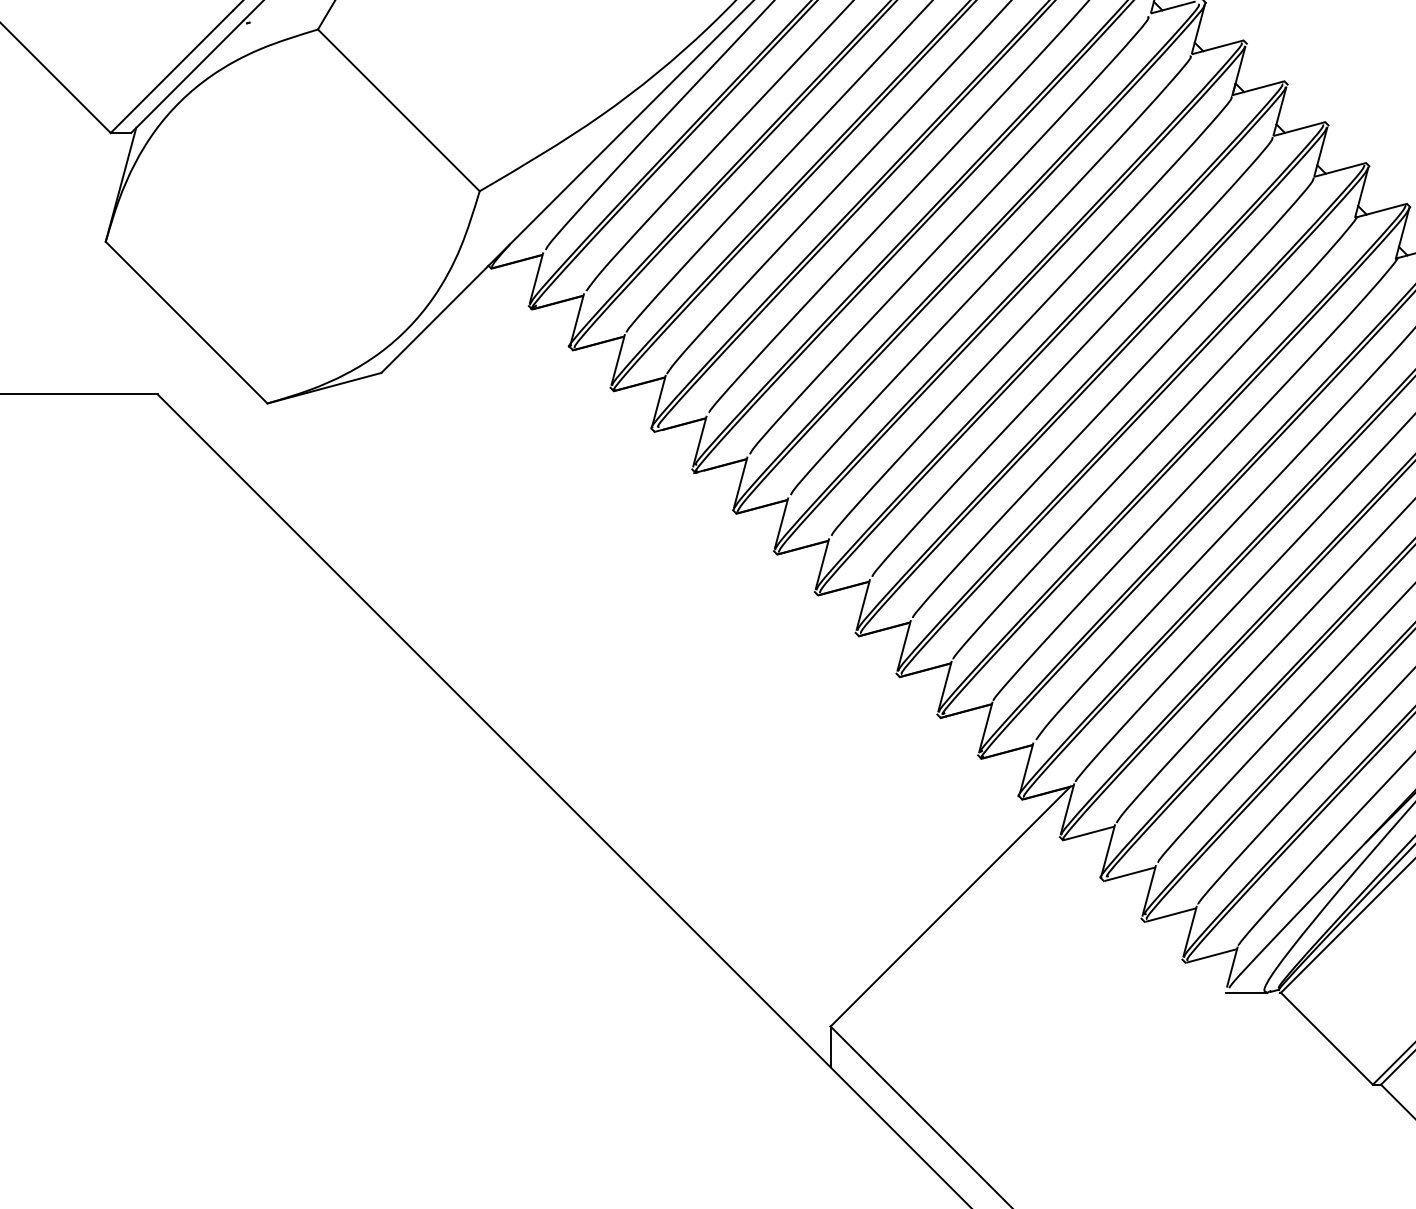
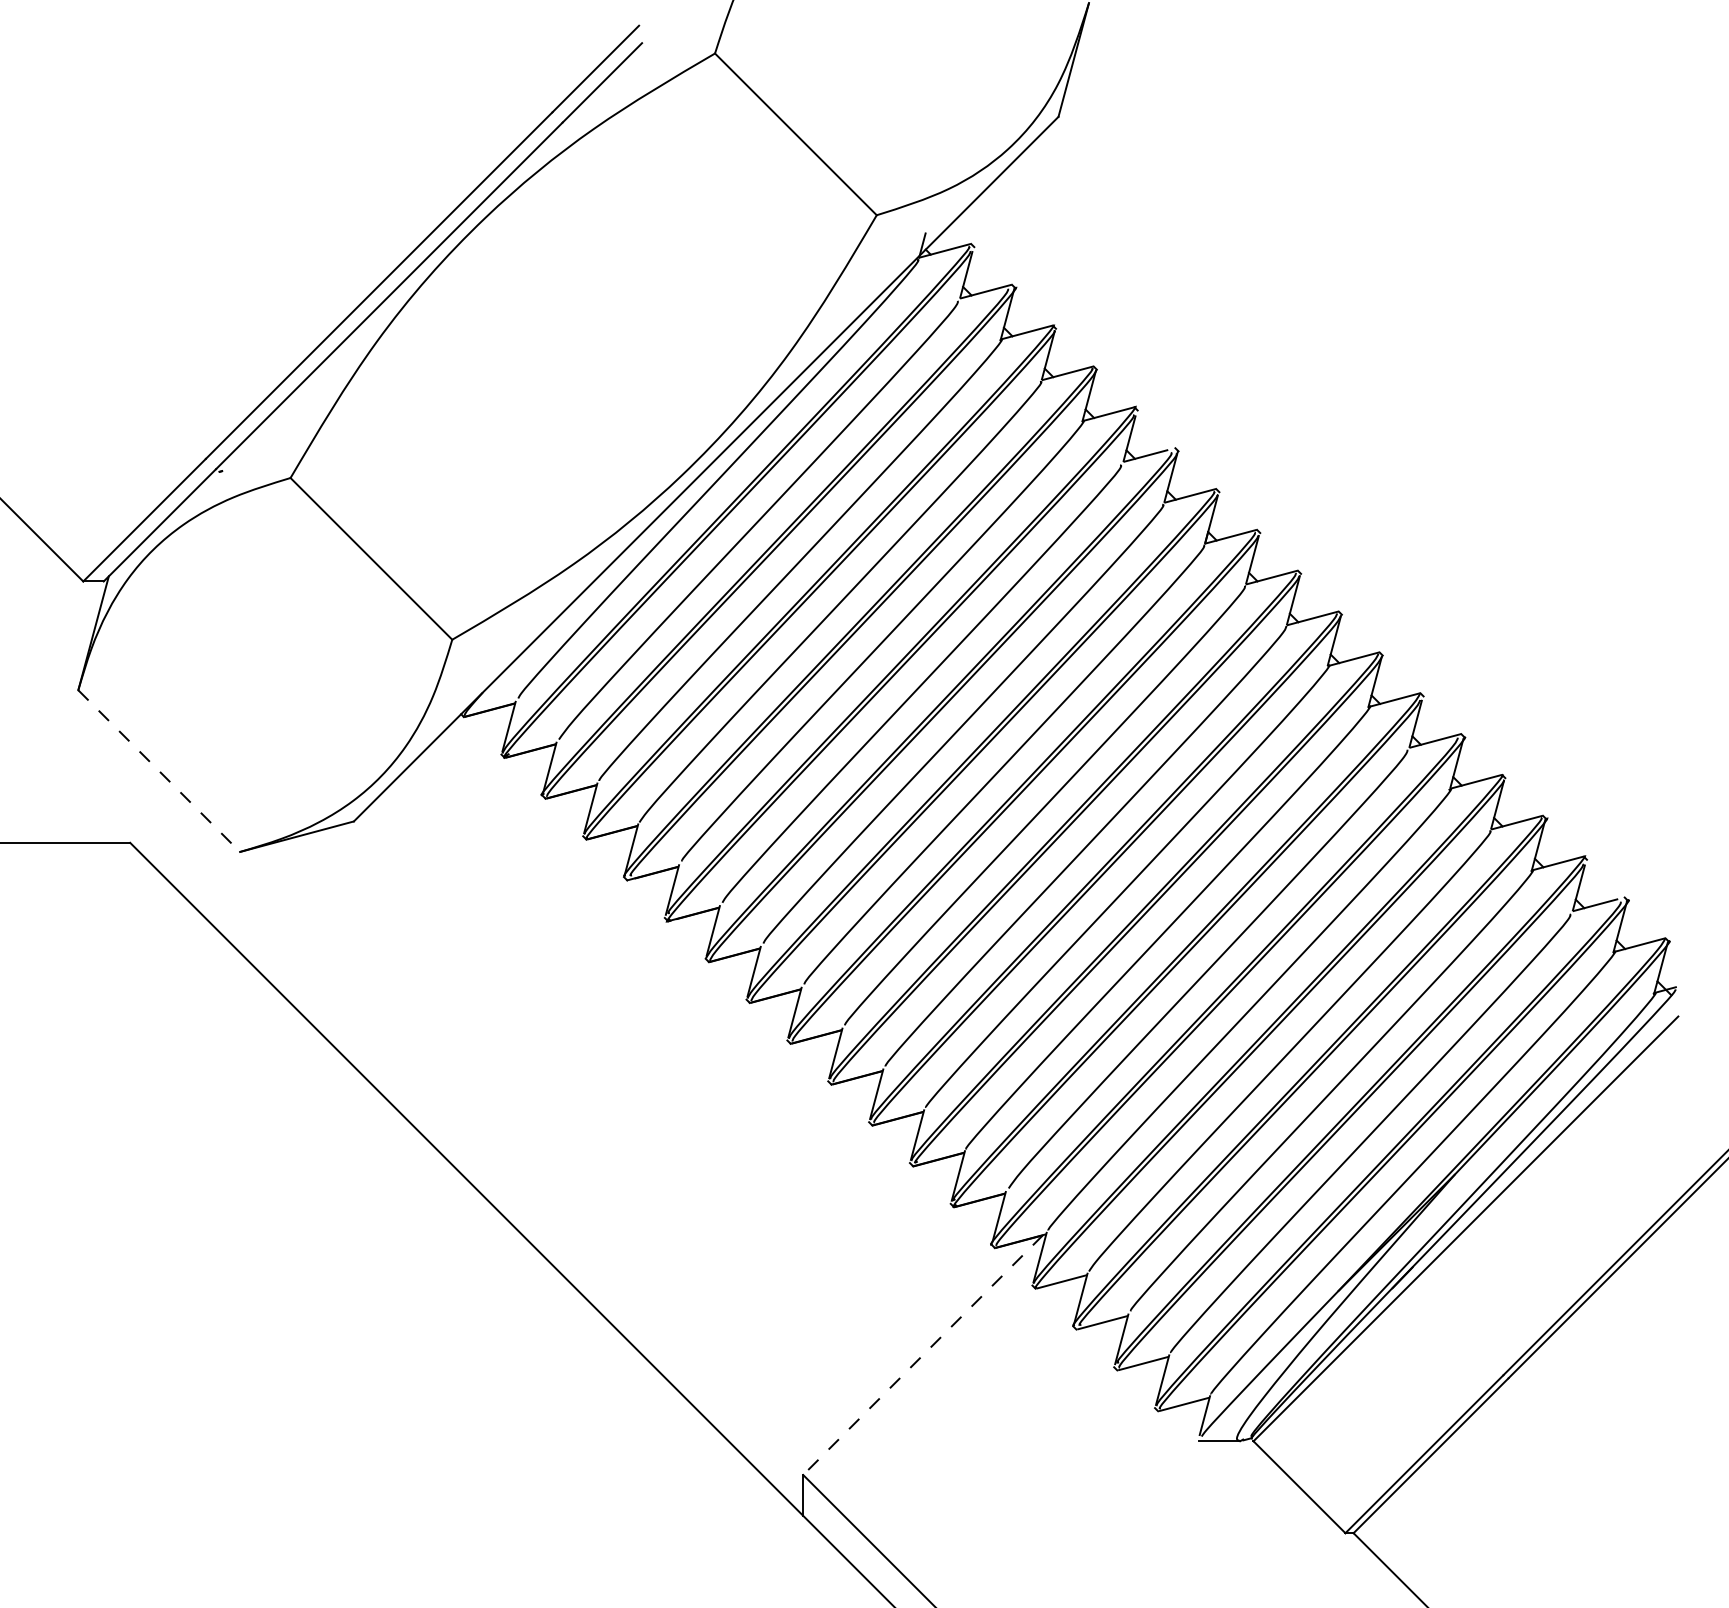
line: (186, 323) -> (159, 771), solid -> dashed
line: (950, 907) -> (923, 1355), solid -> dashed

